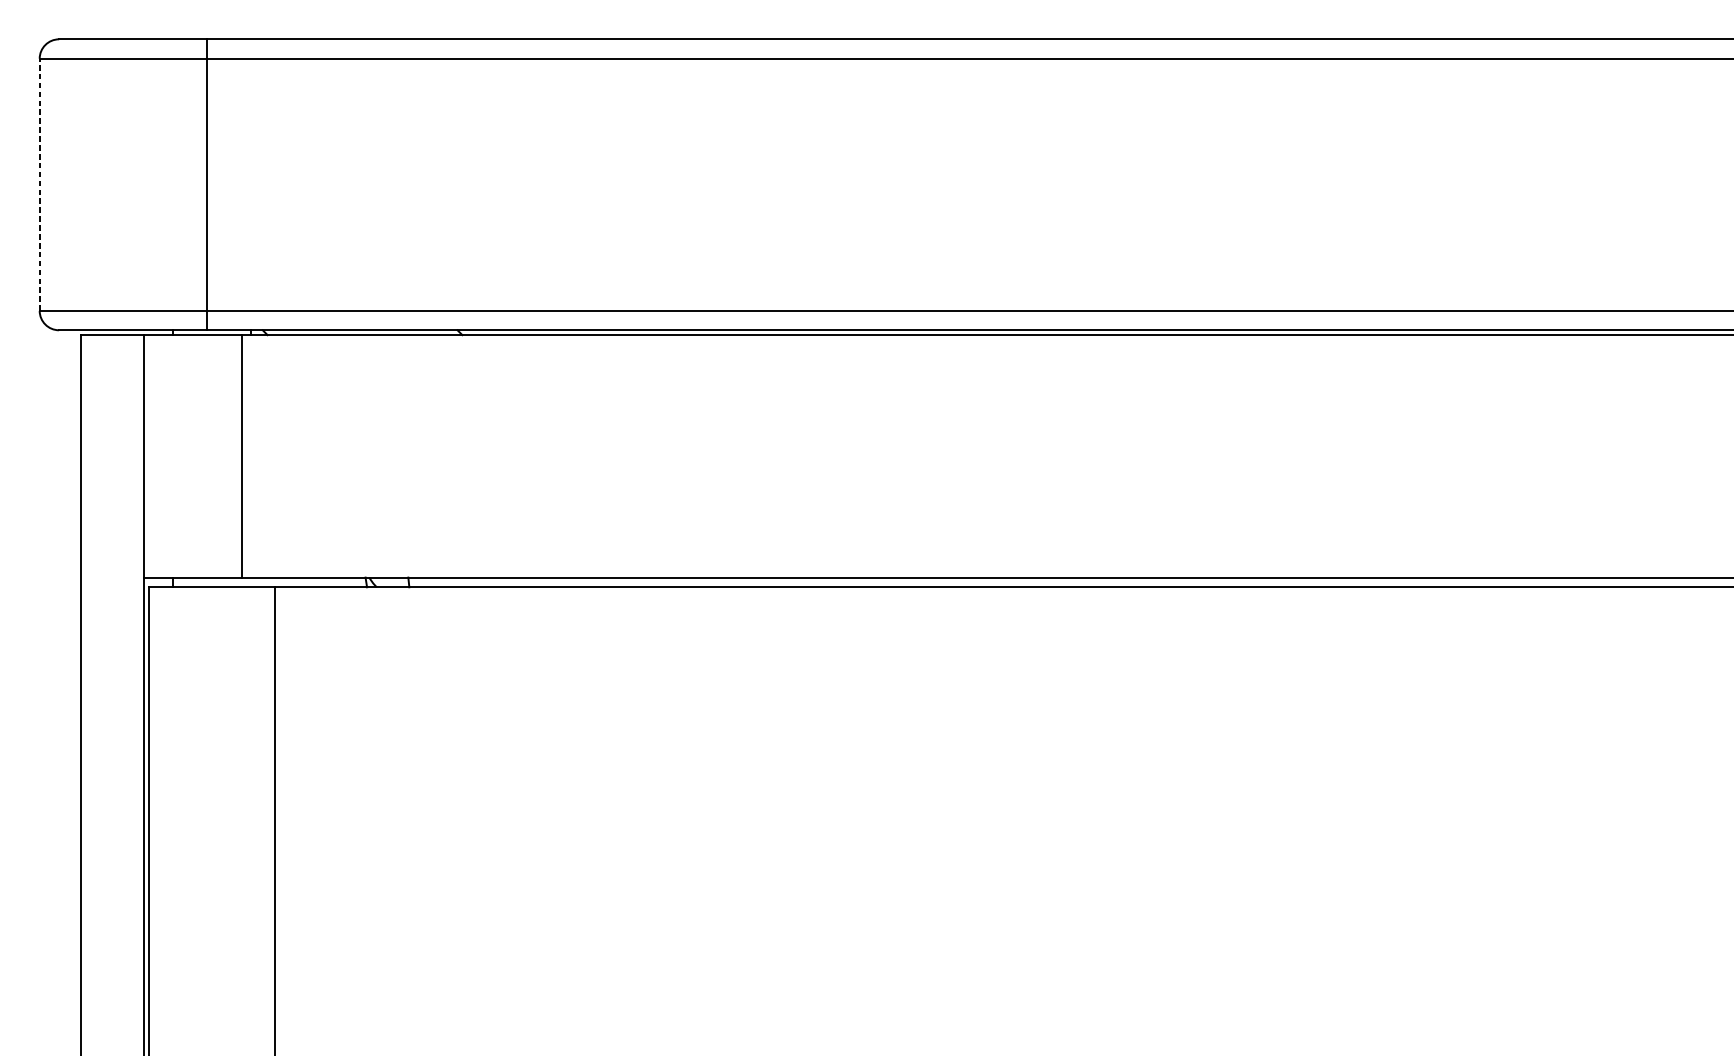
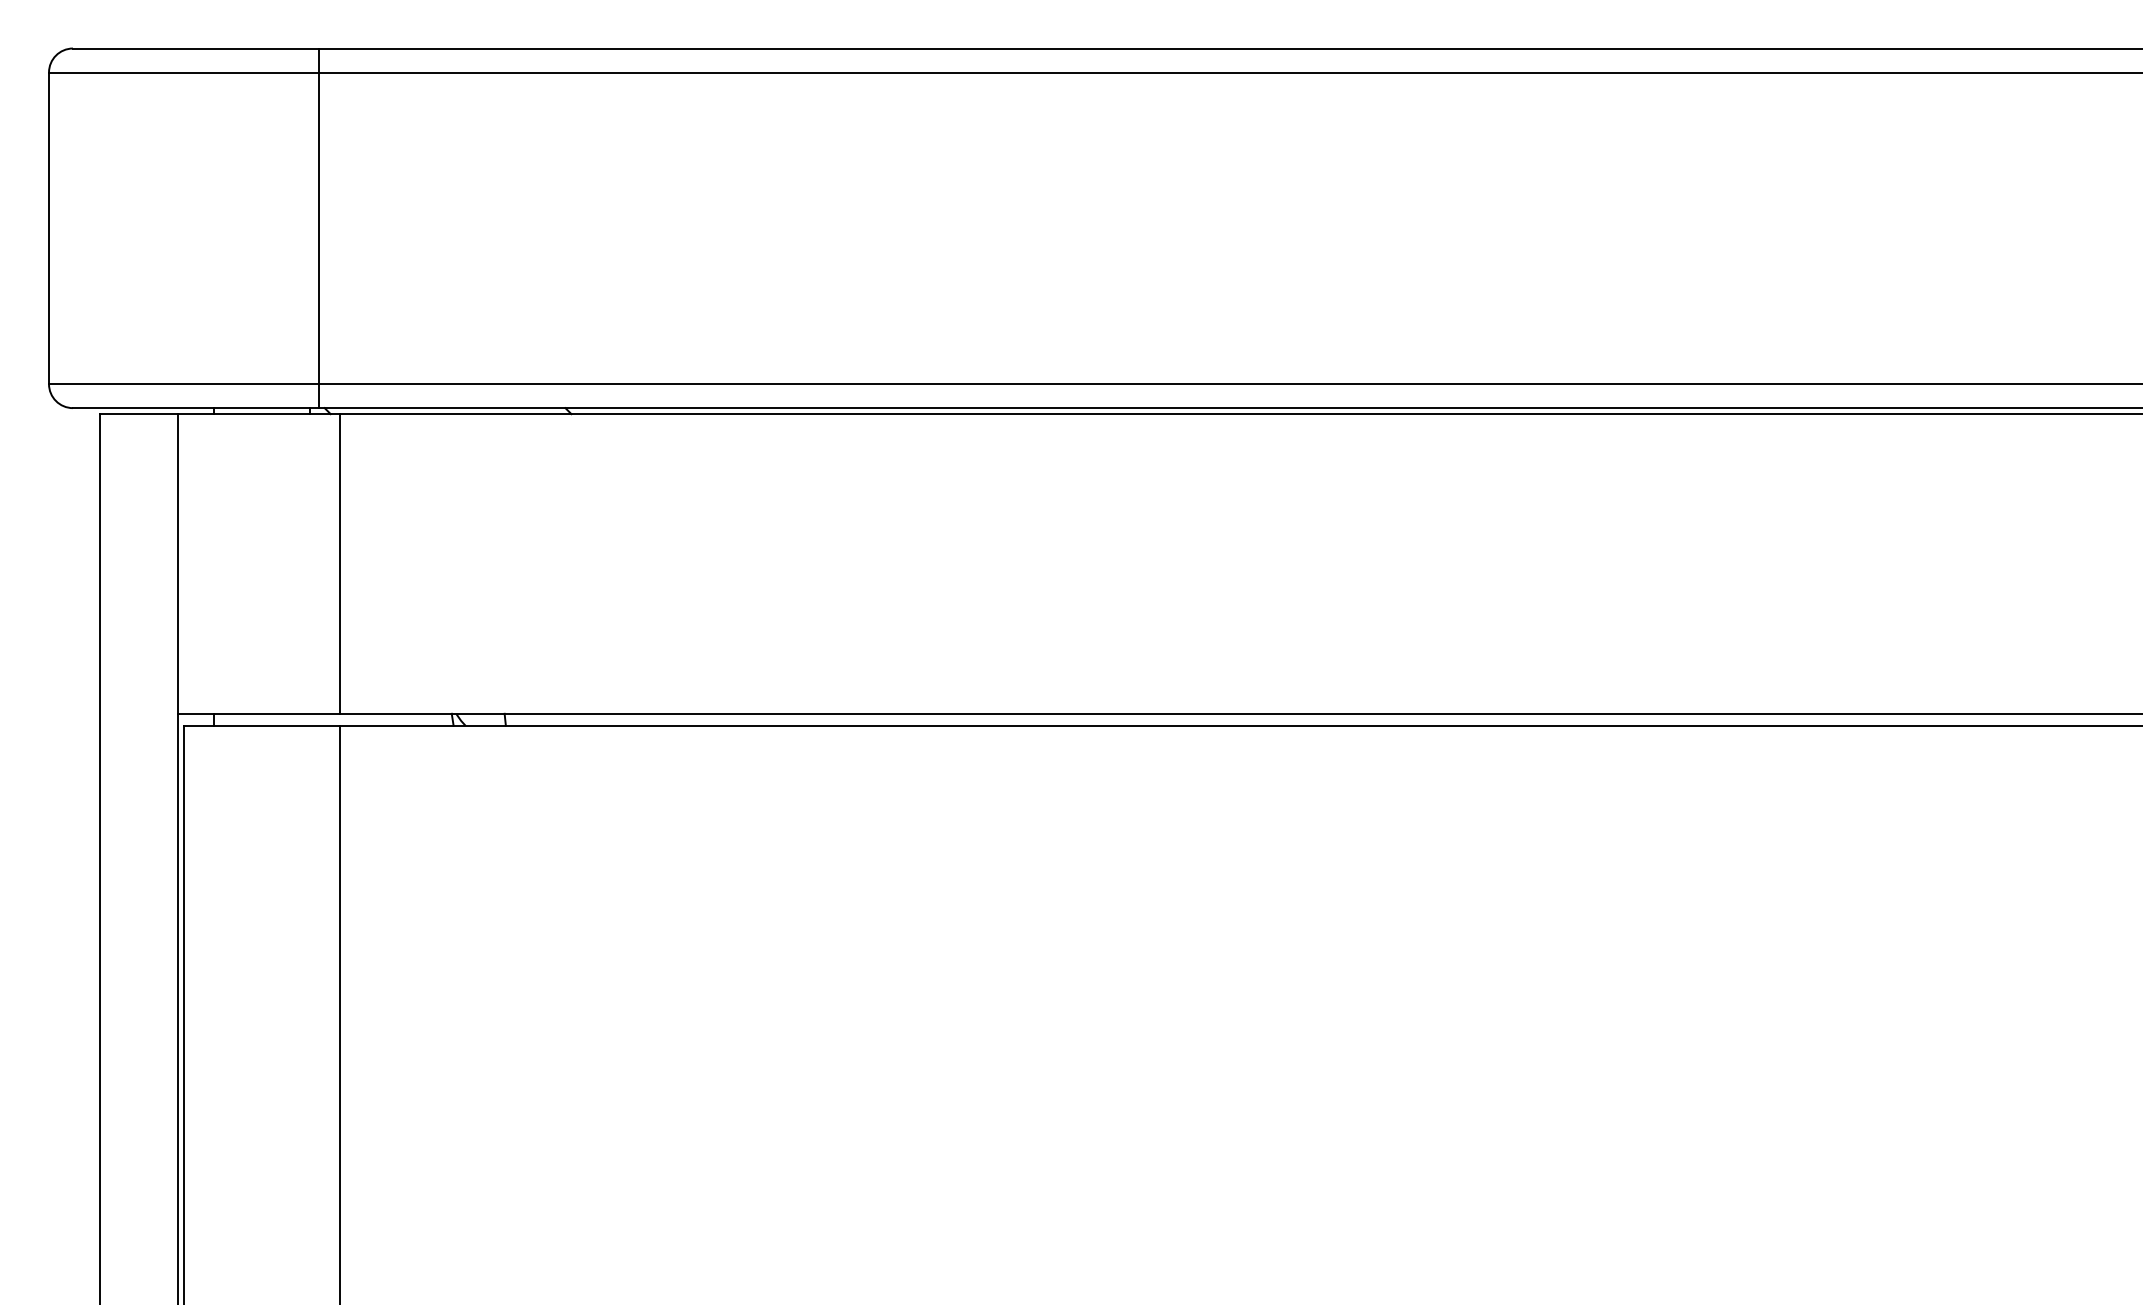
line: (40, 184) -> (49, 228), dashed -> solid
line: (206, 184) -> (318, 228), moved
line: (241, 455) -> (339, 563), moved

